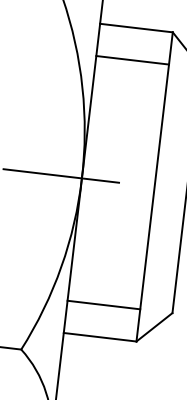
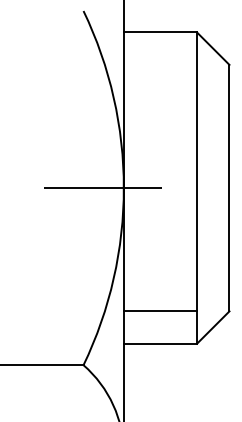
line: (132, 59) -> (160, 64), removed

